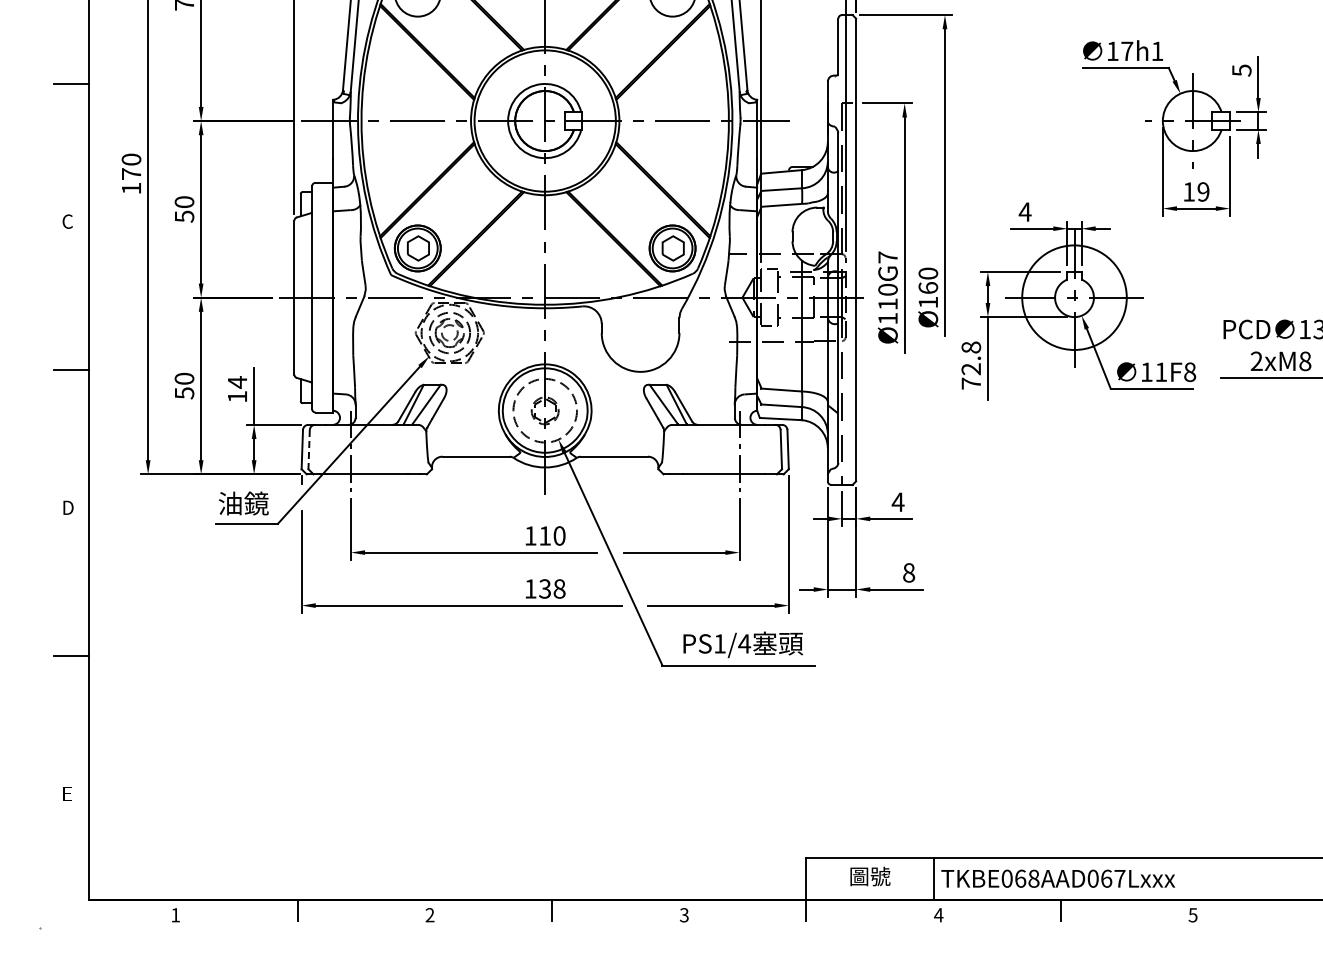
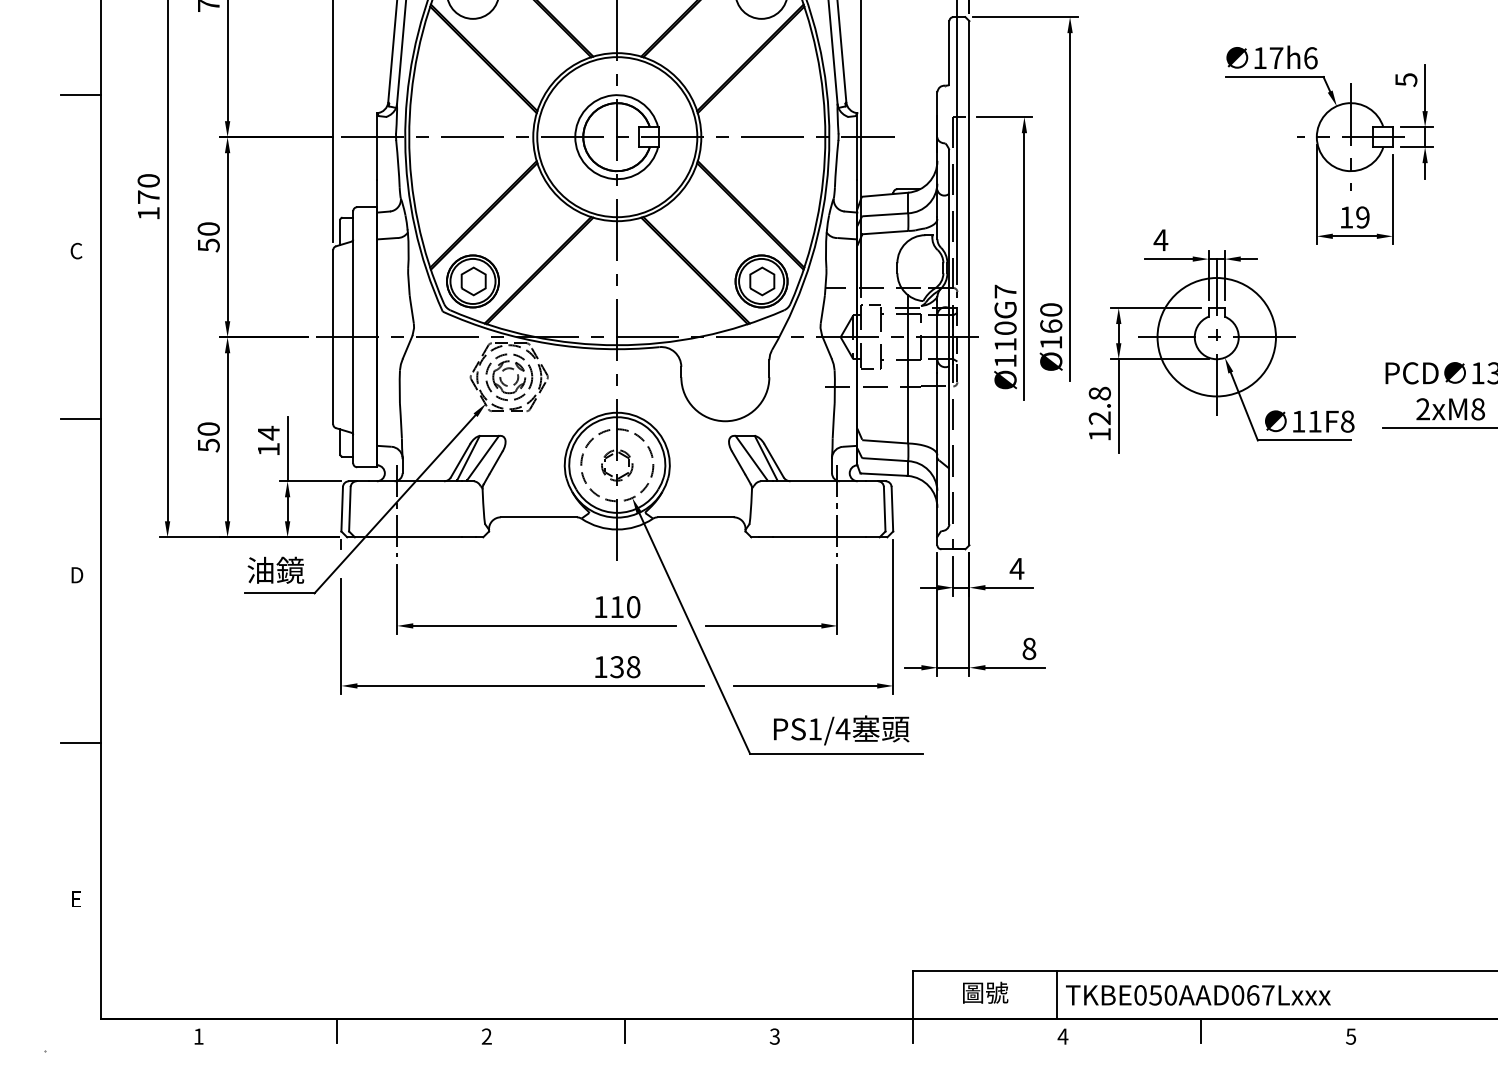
text: (1157, 51) -> (1310, 58), 17h1 -> 17h6
text: (970, 383) -> (1098, 434), 72.8 -> 12.8
line: (309, 449) -> (350, 509), dashed -> solid
text: (1026, 878) -> (1162, 995), TKBE068AAD067Lxxx -> TKBE050AAD067Lxxx

